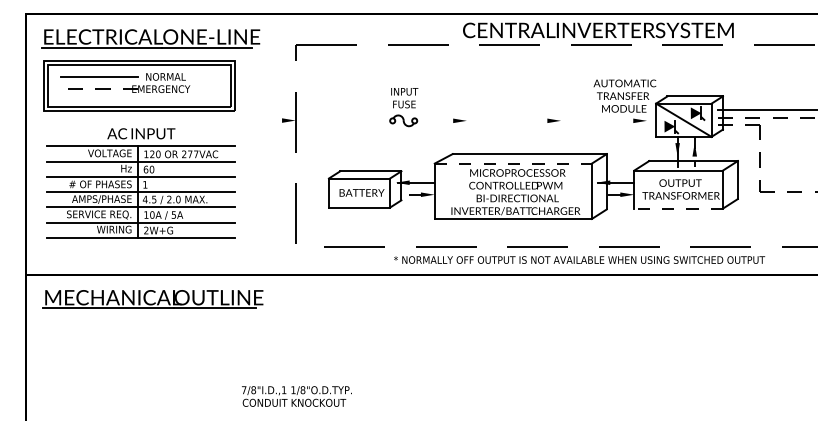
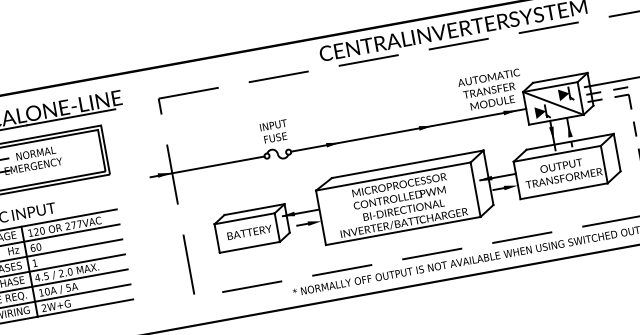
line: (332, 120) -> (207, 166), added
line: (536, 120) -> (408, 130), added
line: (513, 163) -> (393, 176), dashed -> solid
line: (678, 208) -> (563, 191), dashed -> solid

